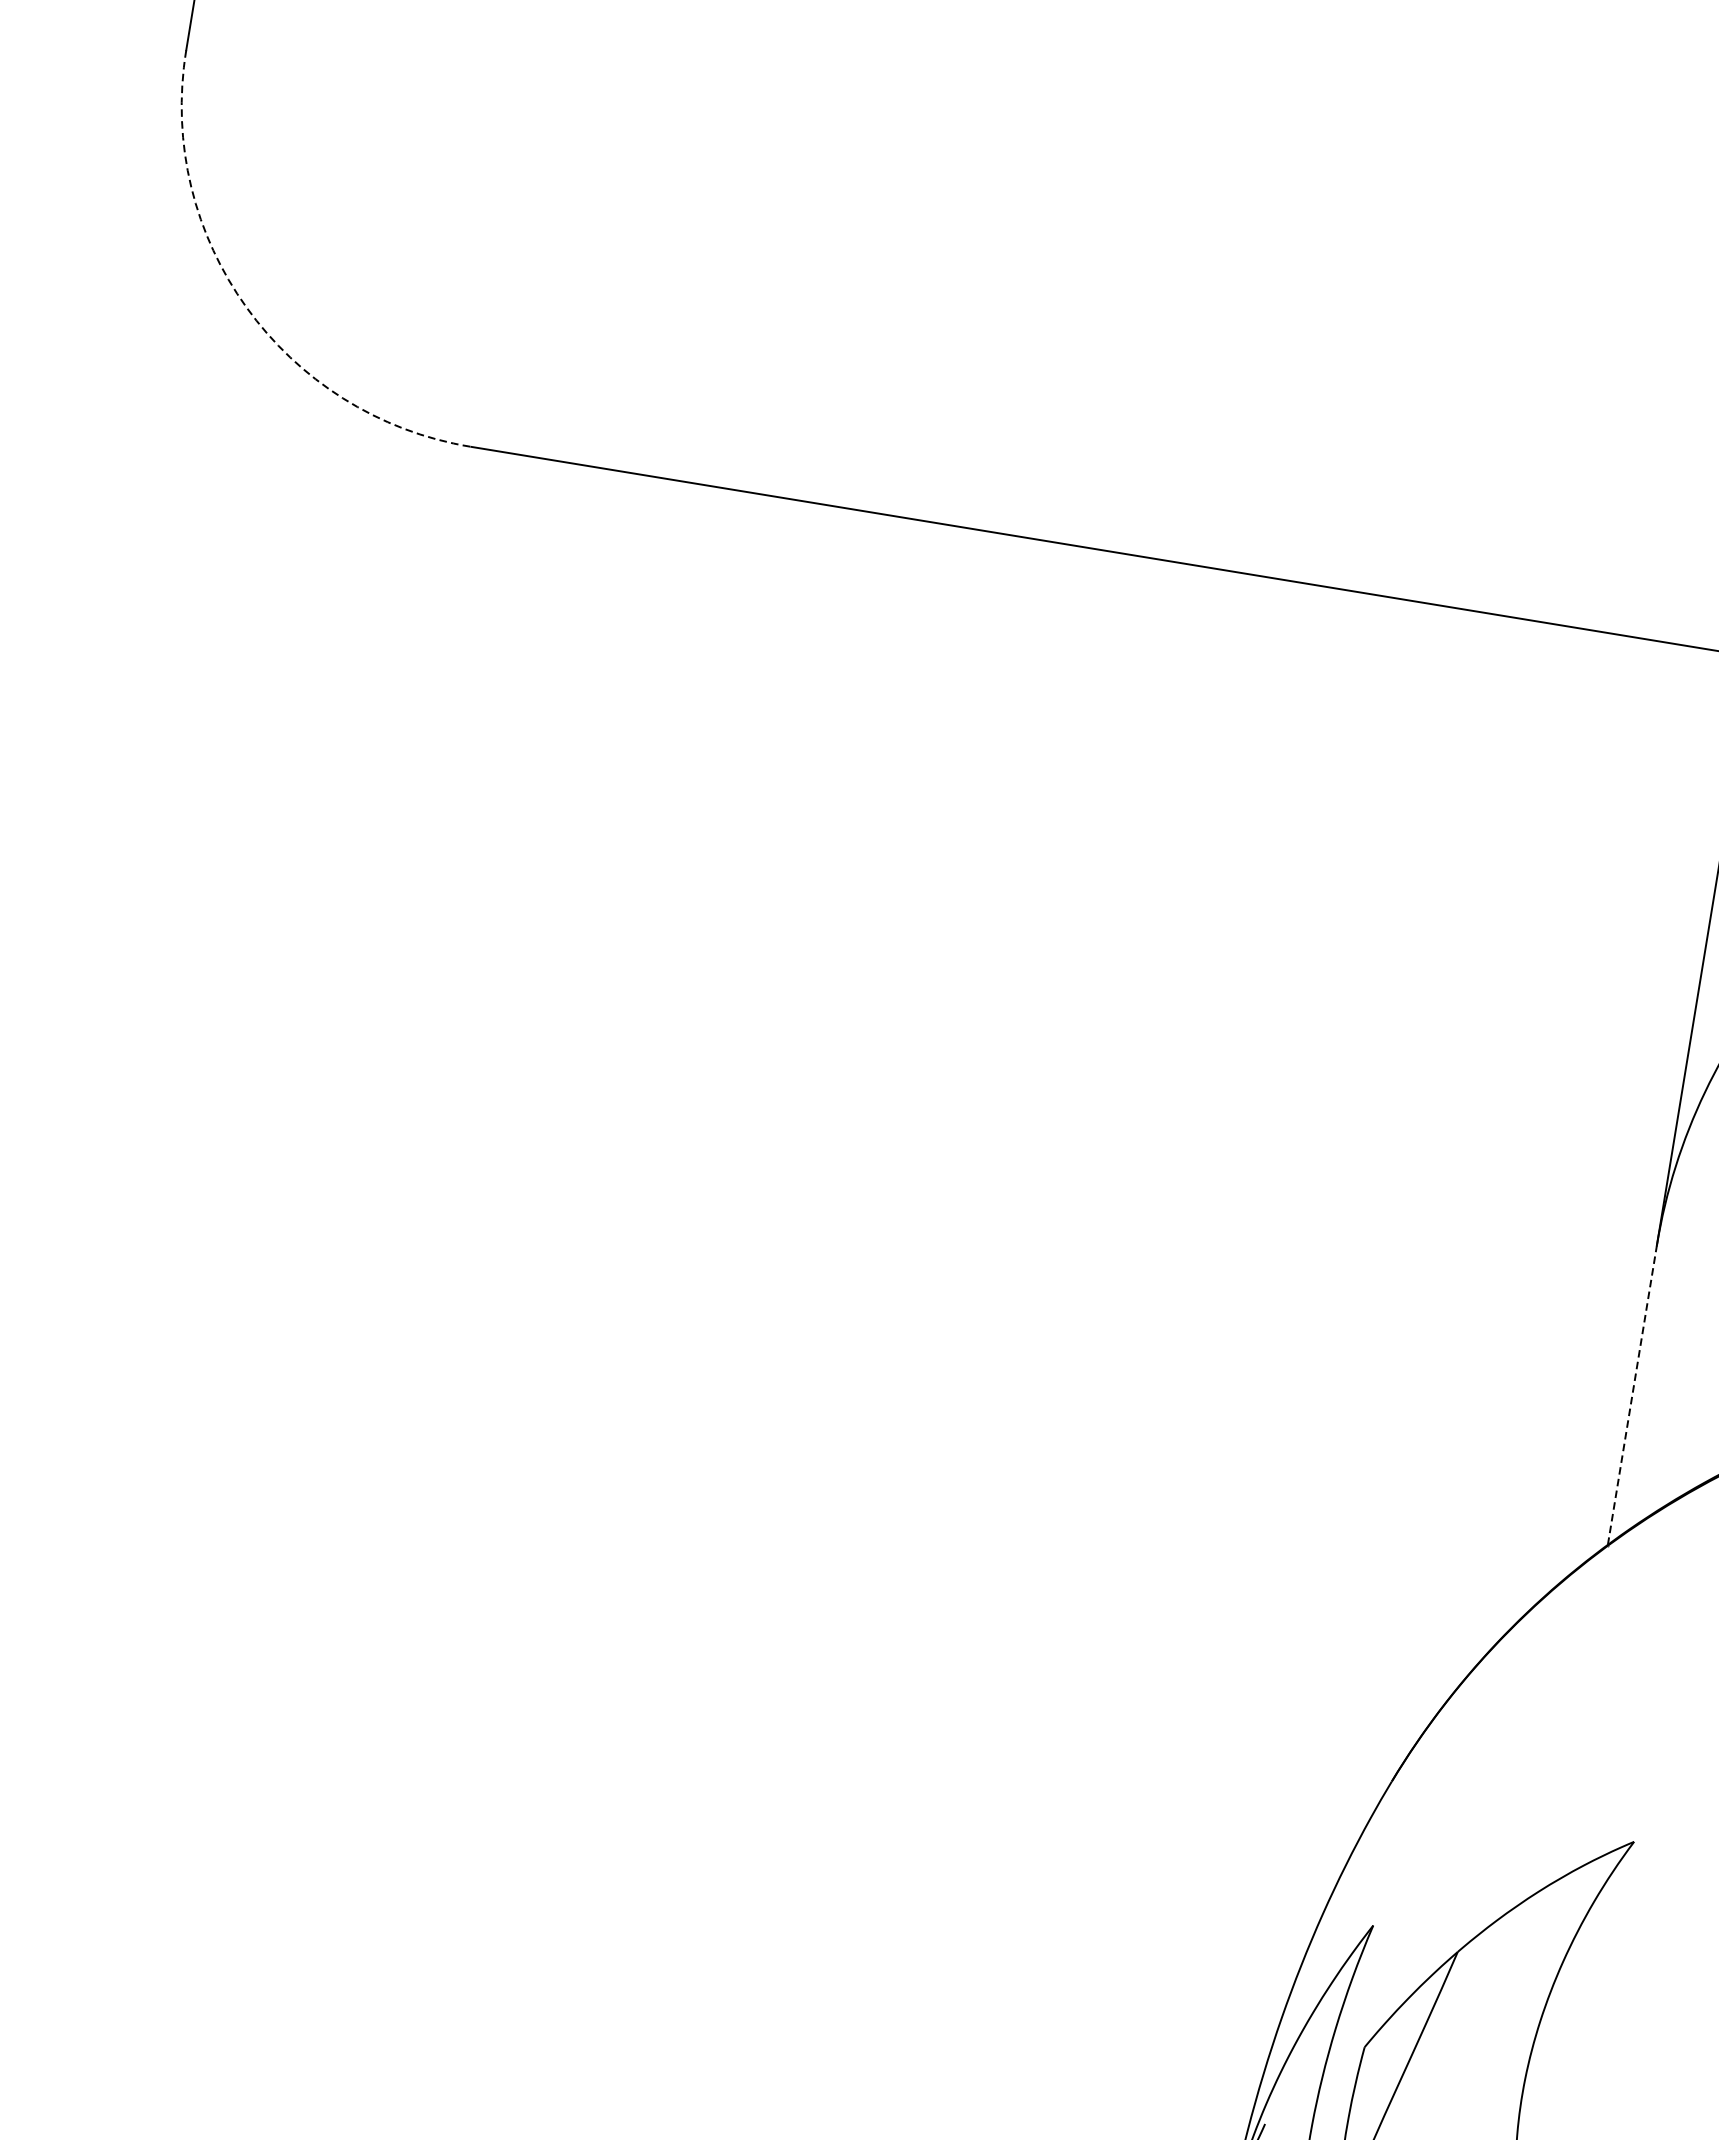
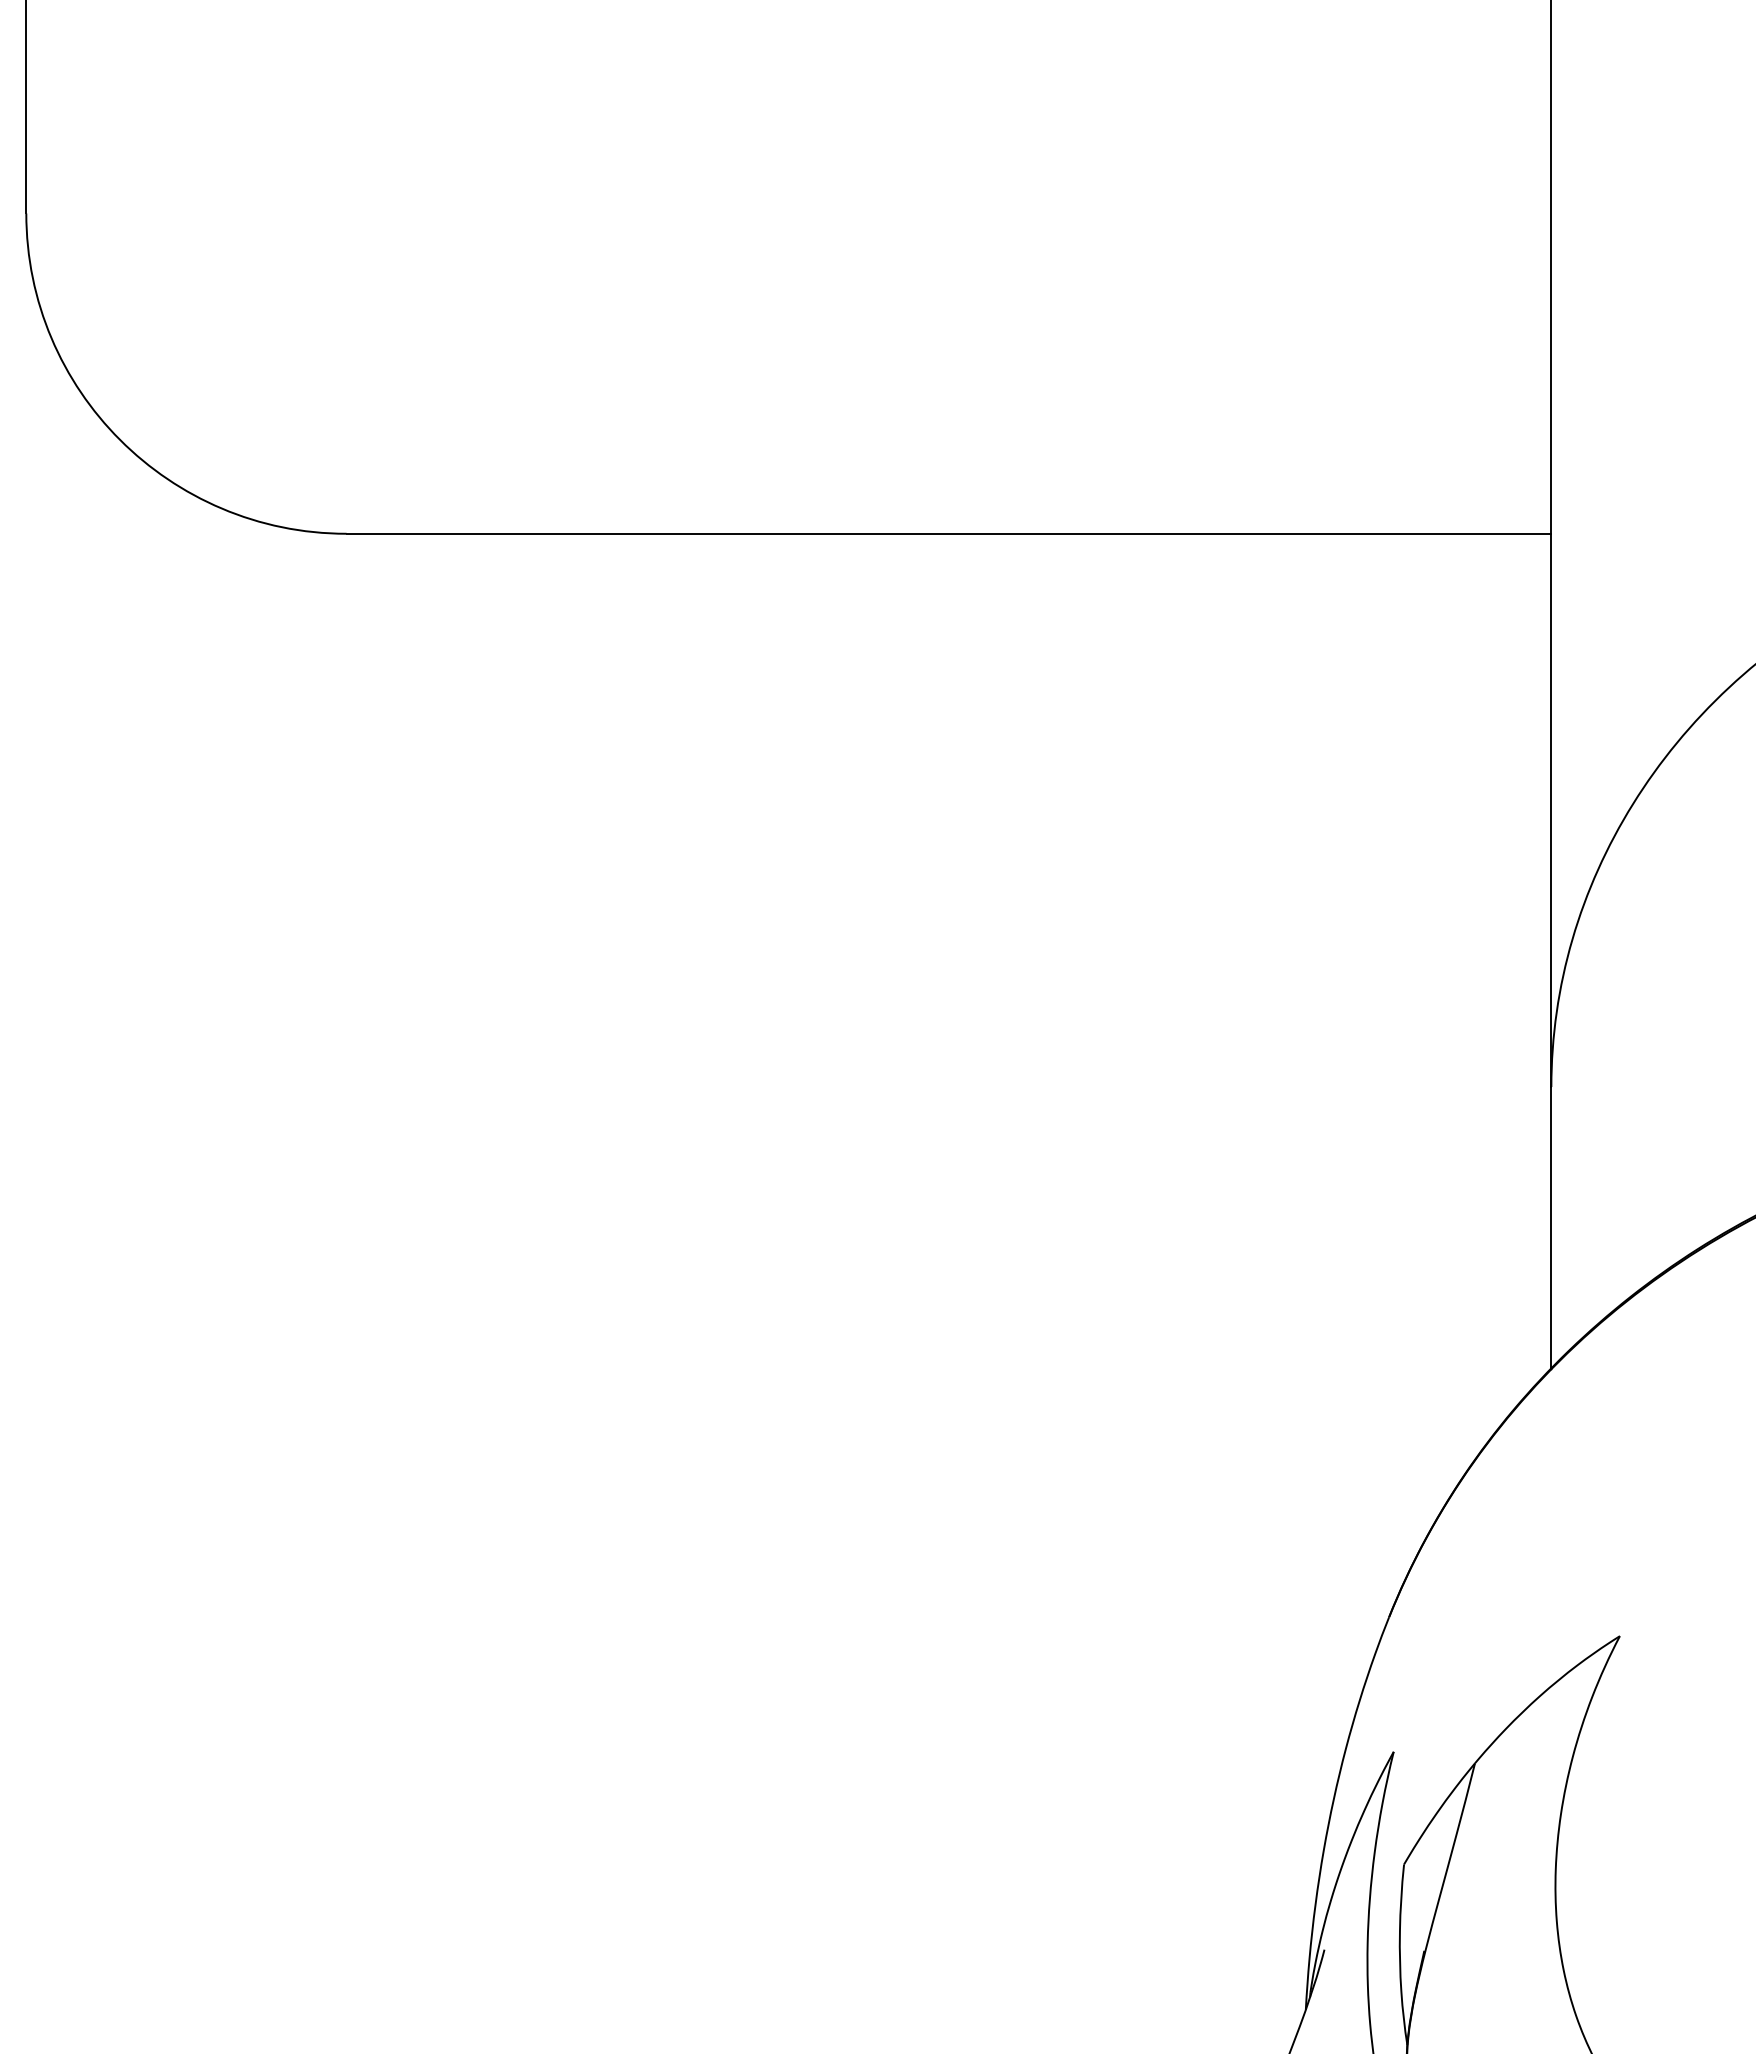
arc: (247, 307) -> (120, 439), dashed -> solid
line: (1632, 1395) -> (1551, 1227), dashed -> solid

